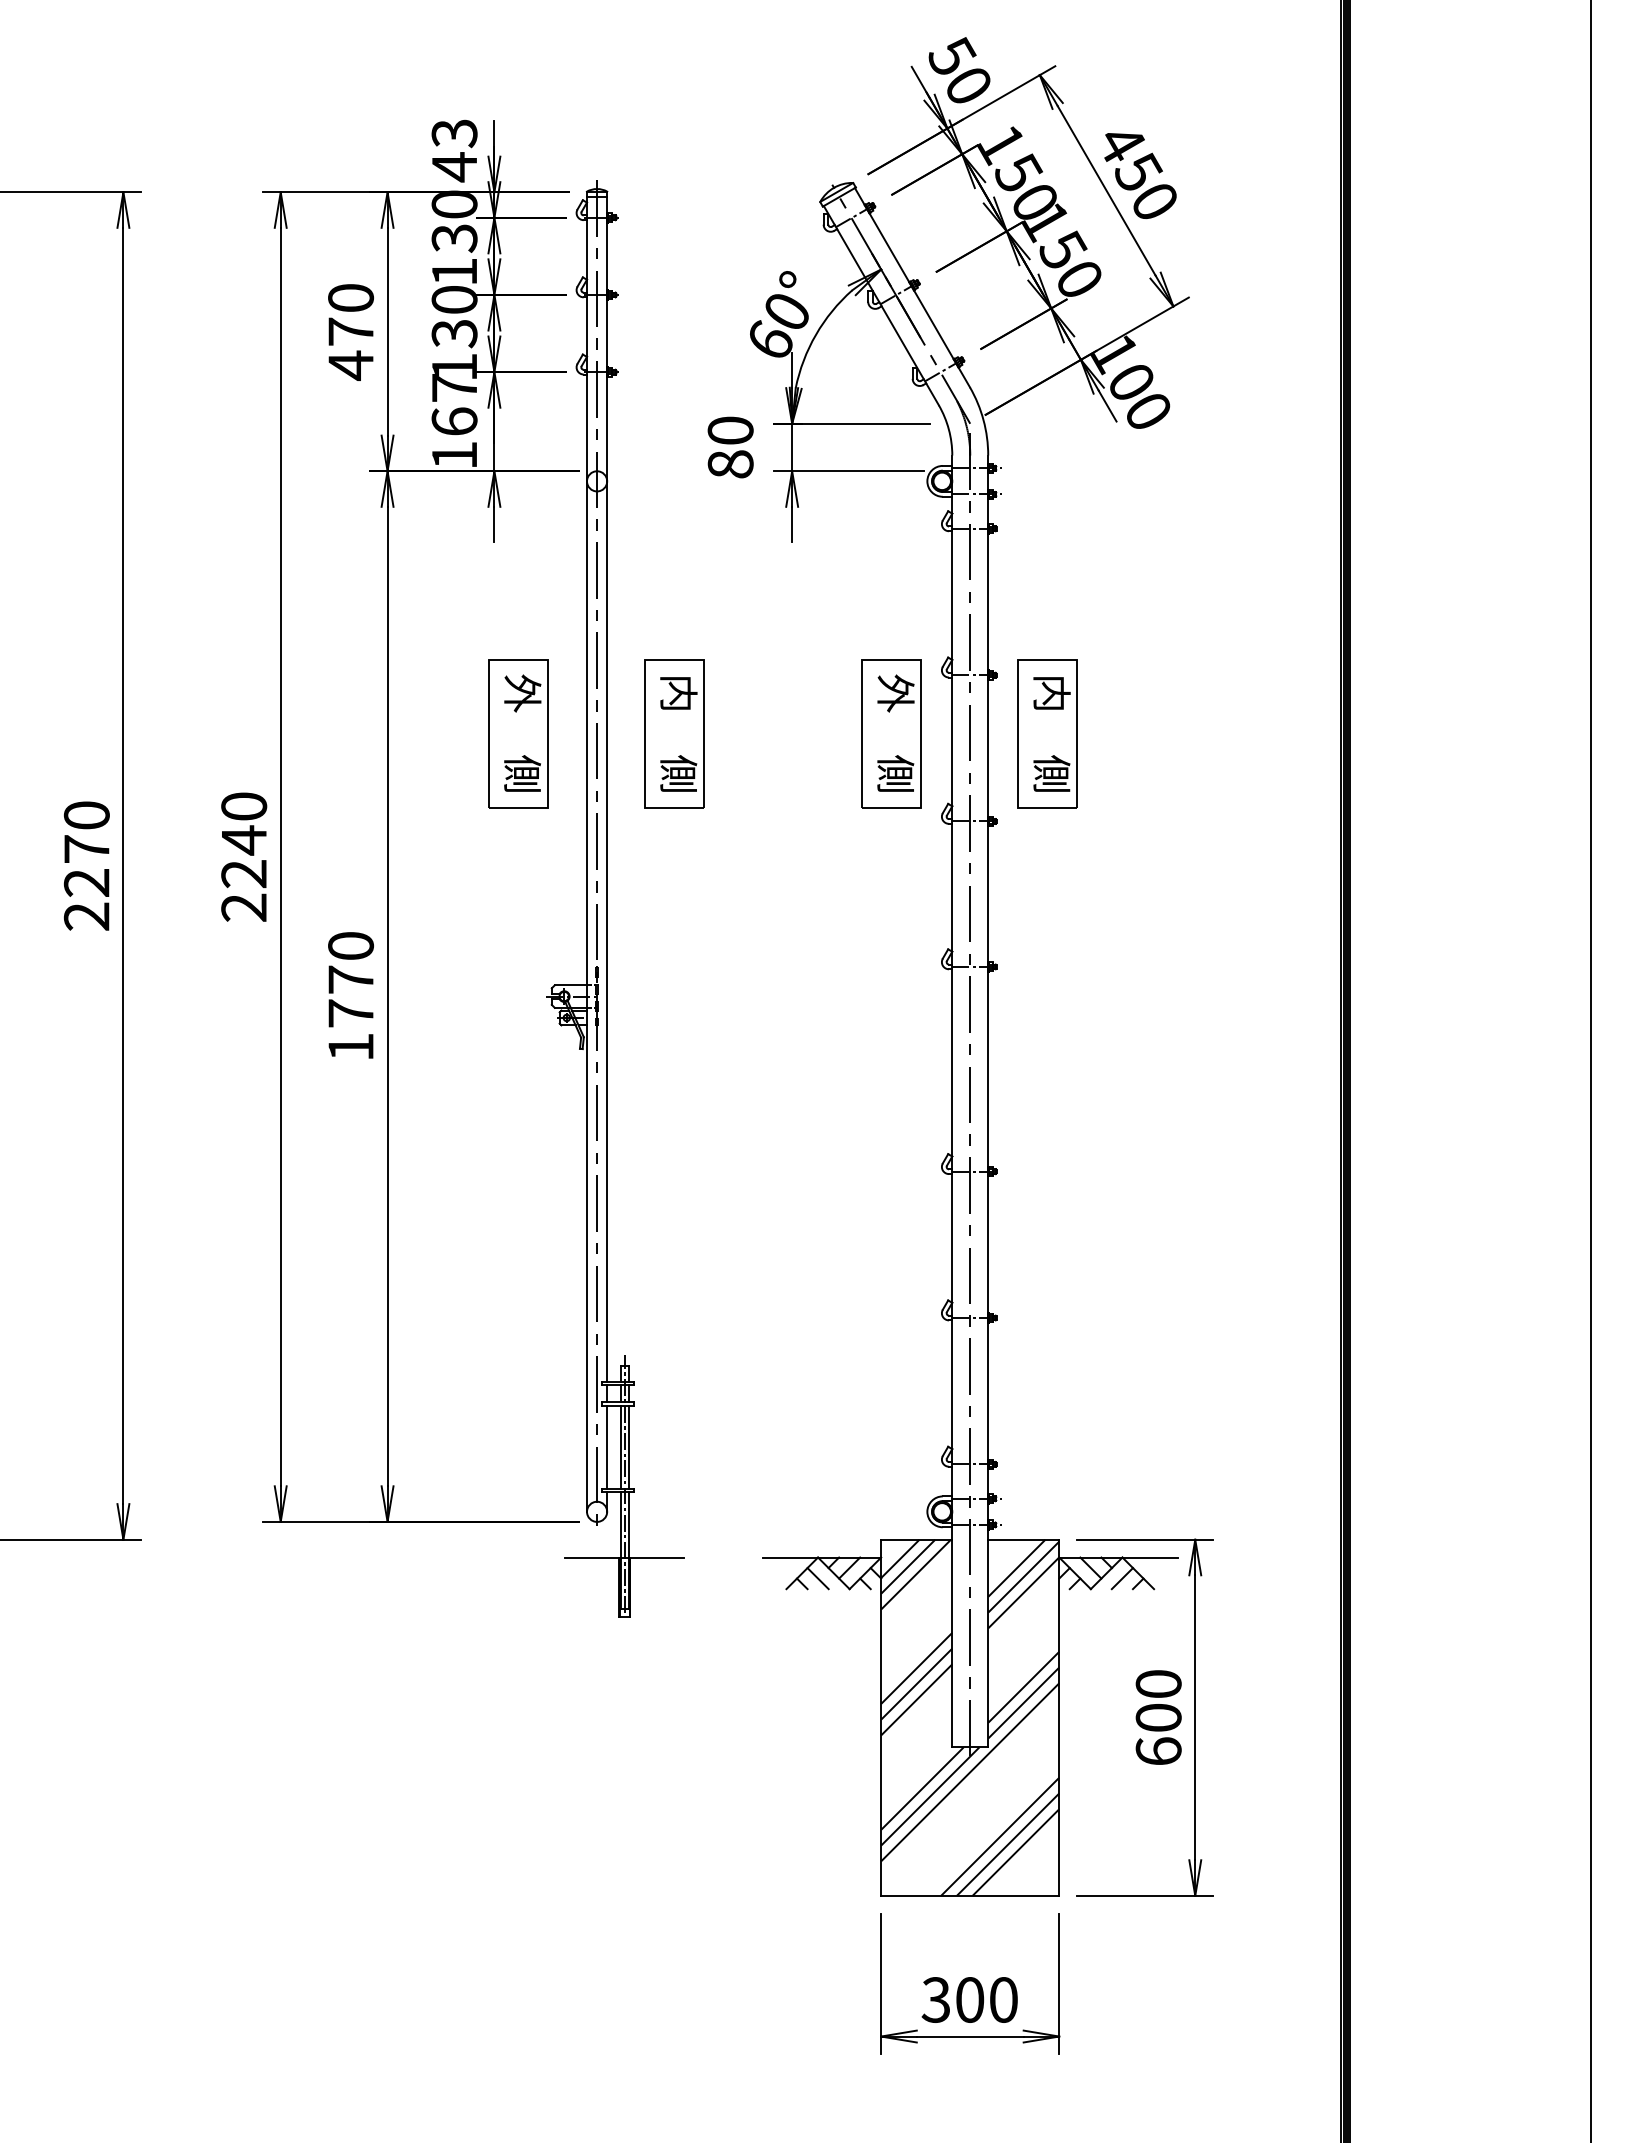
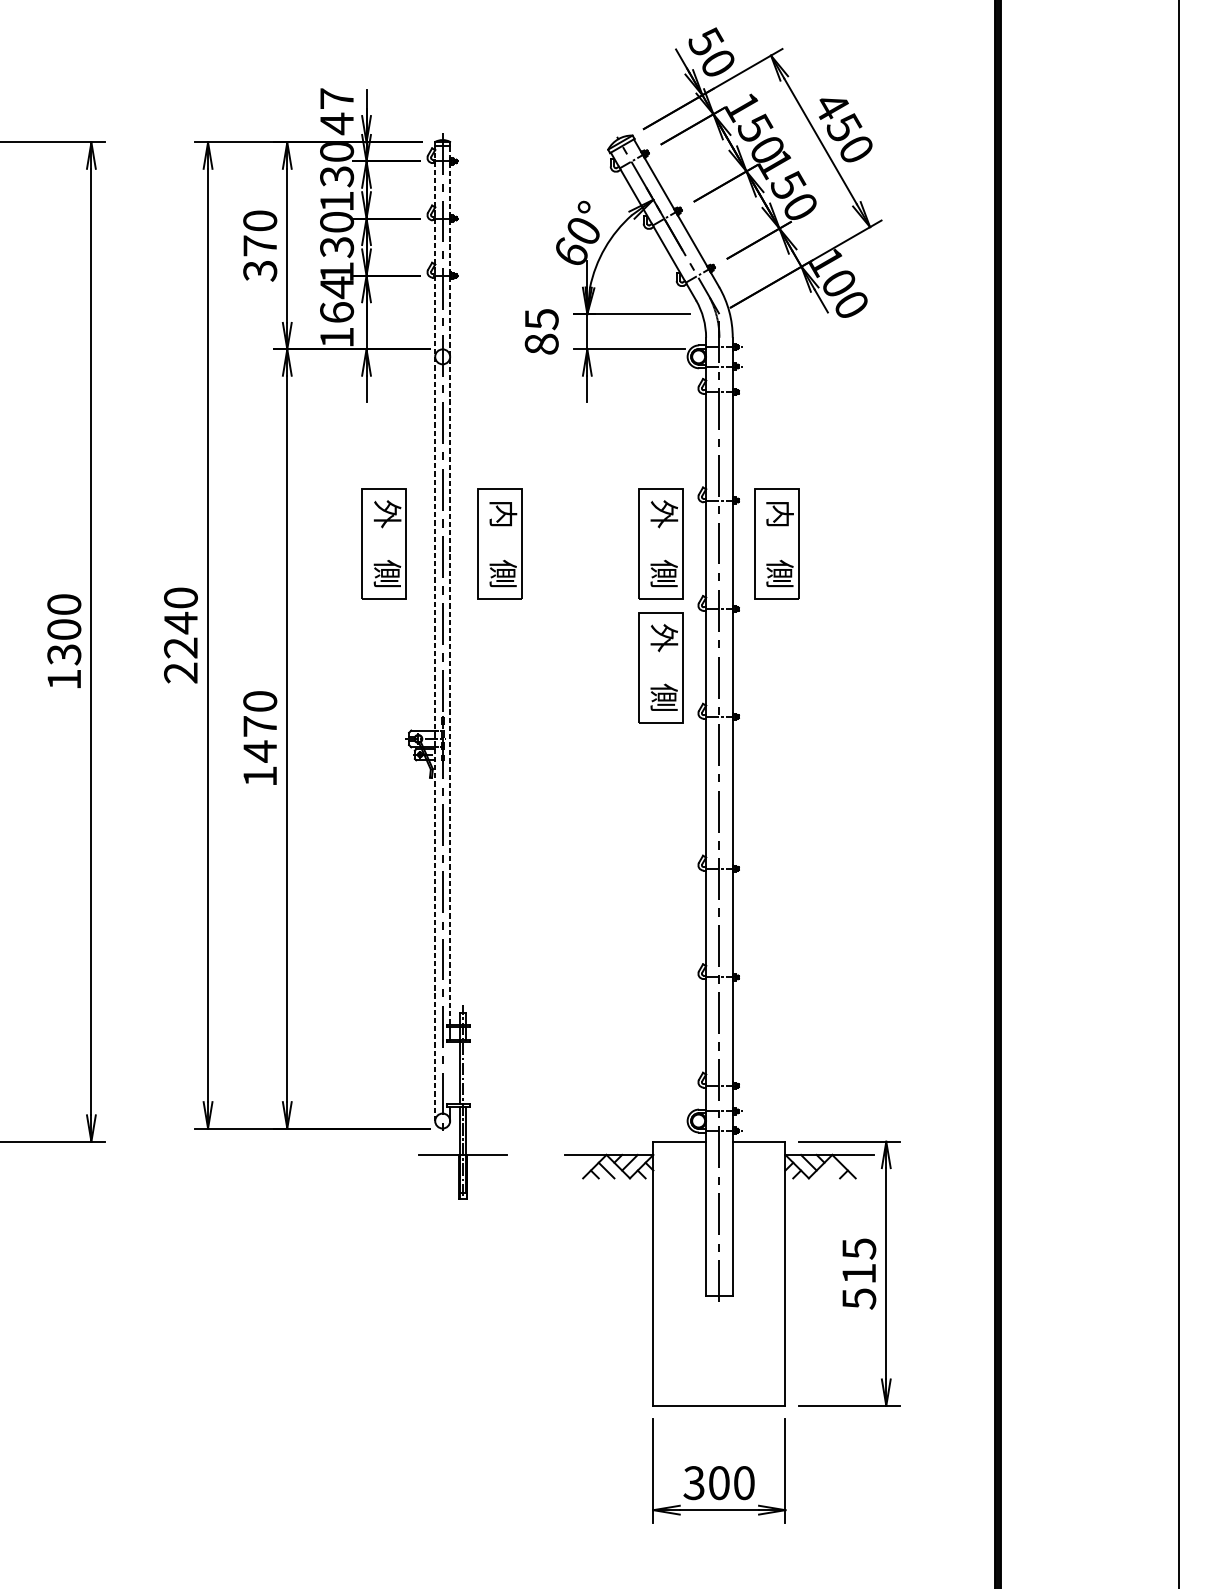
text: (454, 133) -> (336, 98), 43 -> 47
text: (351, 365) -> (260, 270), 470 -> 370
text: (454, 388) -> (336, 287), 167 -> 164
text: (730, 430) -> (541, 319), 80 -> 85
line: (607, 788) -> (450, 584), solid -> dashed
line: (587, 853) -> (435, 632), solid -> dashed
text: (86, 882) -> (64, 654), 2270 -> 1300
part: (891, 900) -> (661, 667), added
text: (350, 1013) -> (259, 751), 1770 -> 1470
line: (607, 1446) -> (450, 1072), removed
line: (628, 1446) -> (465, 1072), removed
line: (1122, 1578) -> (832, 1170), removed
hatch: (970, 1717) -> (719, 1273), removed
text: (1158, 1718) -> (859, 1274), 600 -> 515

